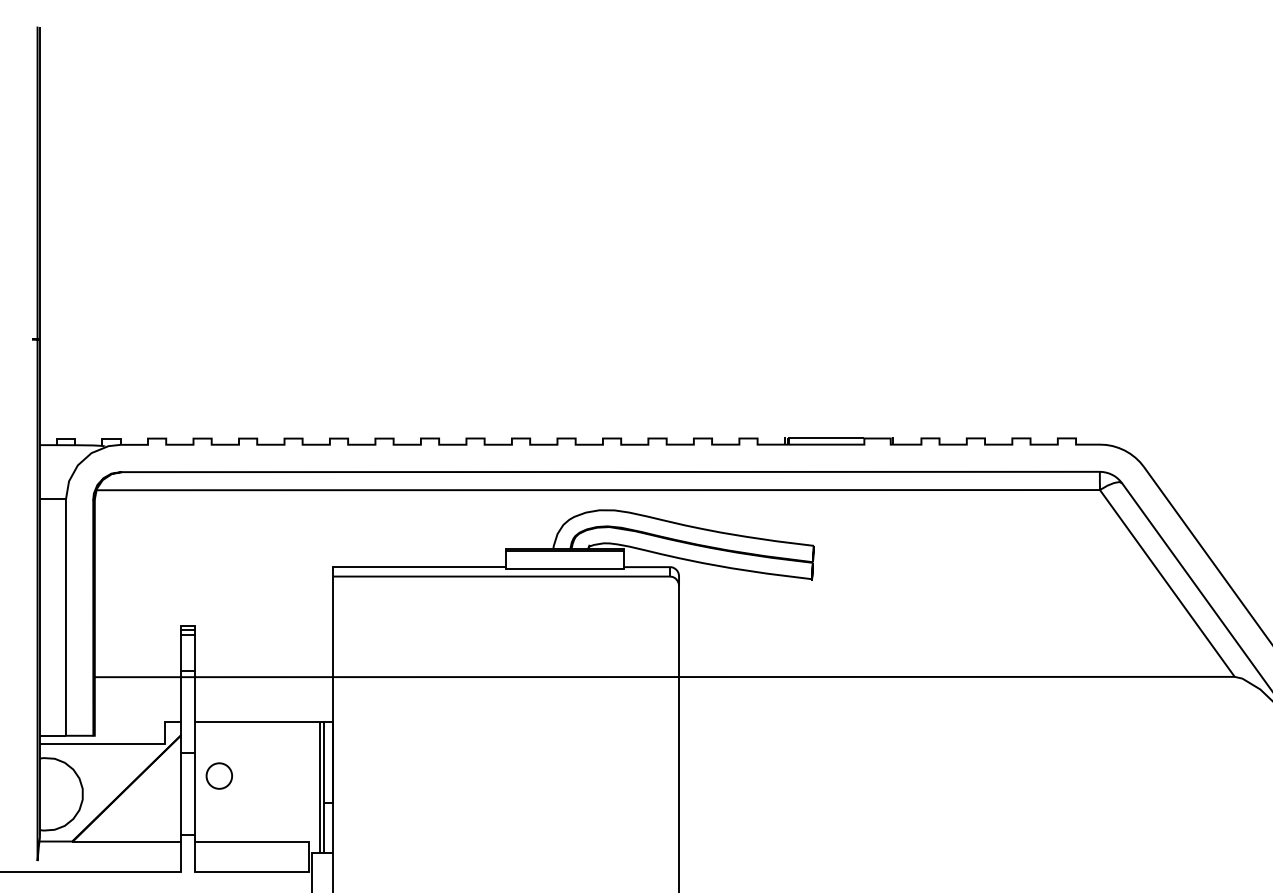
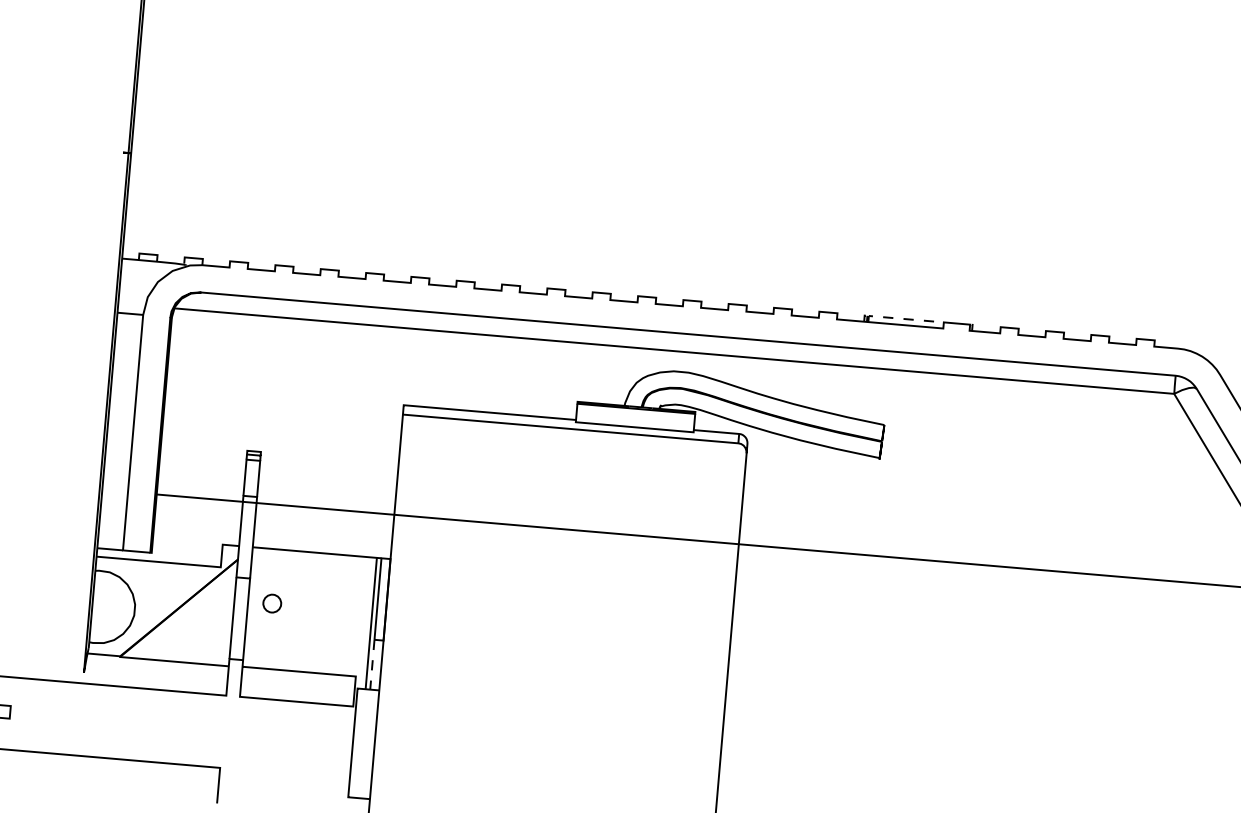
line: (822, 438) -> (902, 318), solid -> dashed
circle: (218, 775) -> (271, 603), size x0.7
line: (324, 828) -> (372, 664), solid -> dashed

